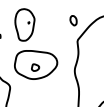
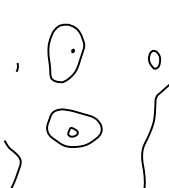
part: (36, 64) -> (74, 128), size x0.7

